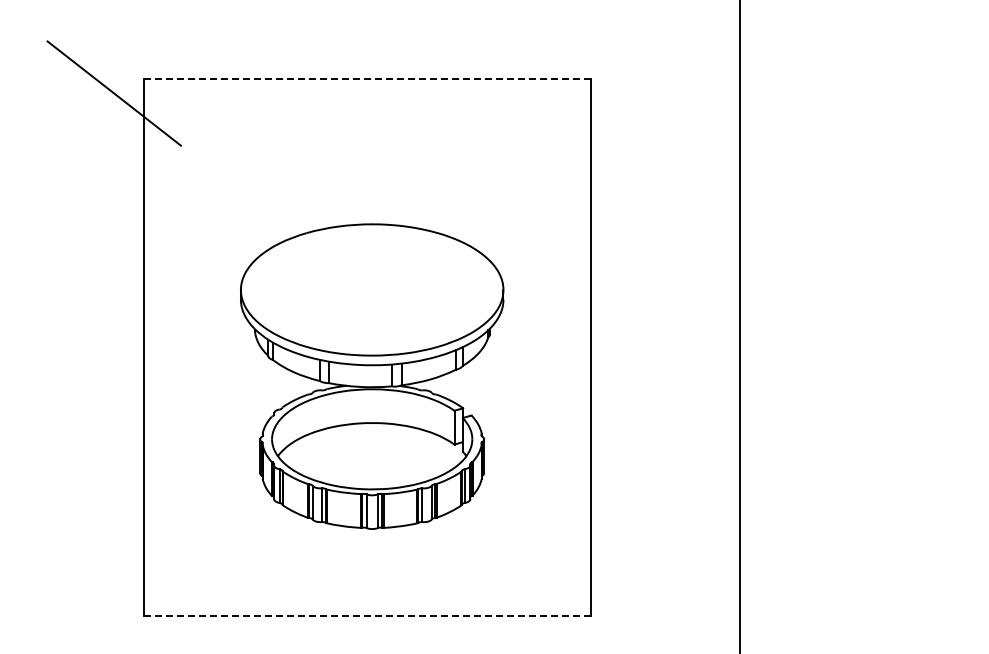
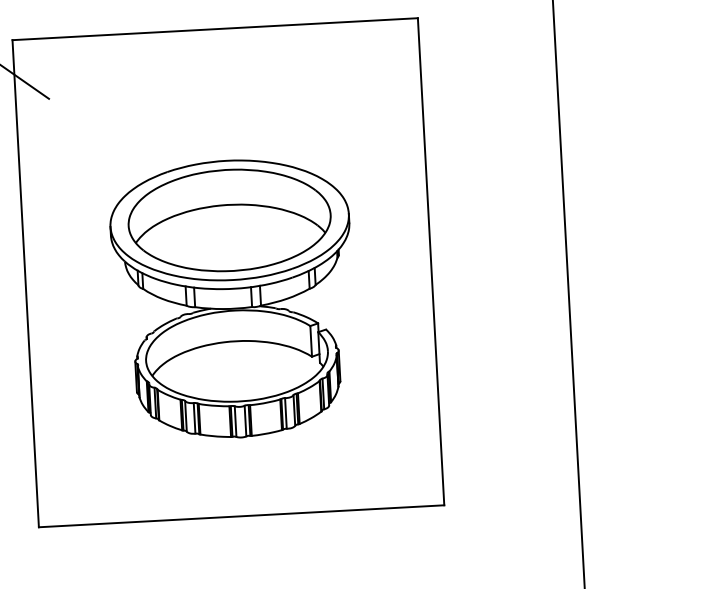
line: (367, 79) -> (215, 29), dashed -> solid
part: (372, 289) -> (229, 219), added
line: (368, 615) -> (242, 516), dashed -> solid

